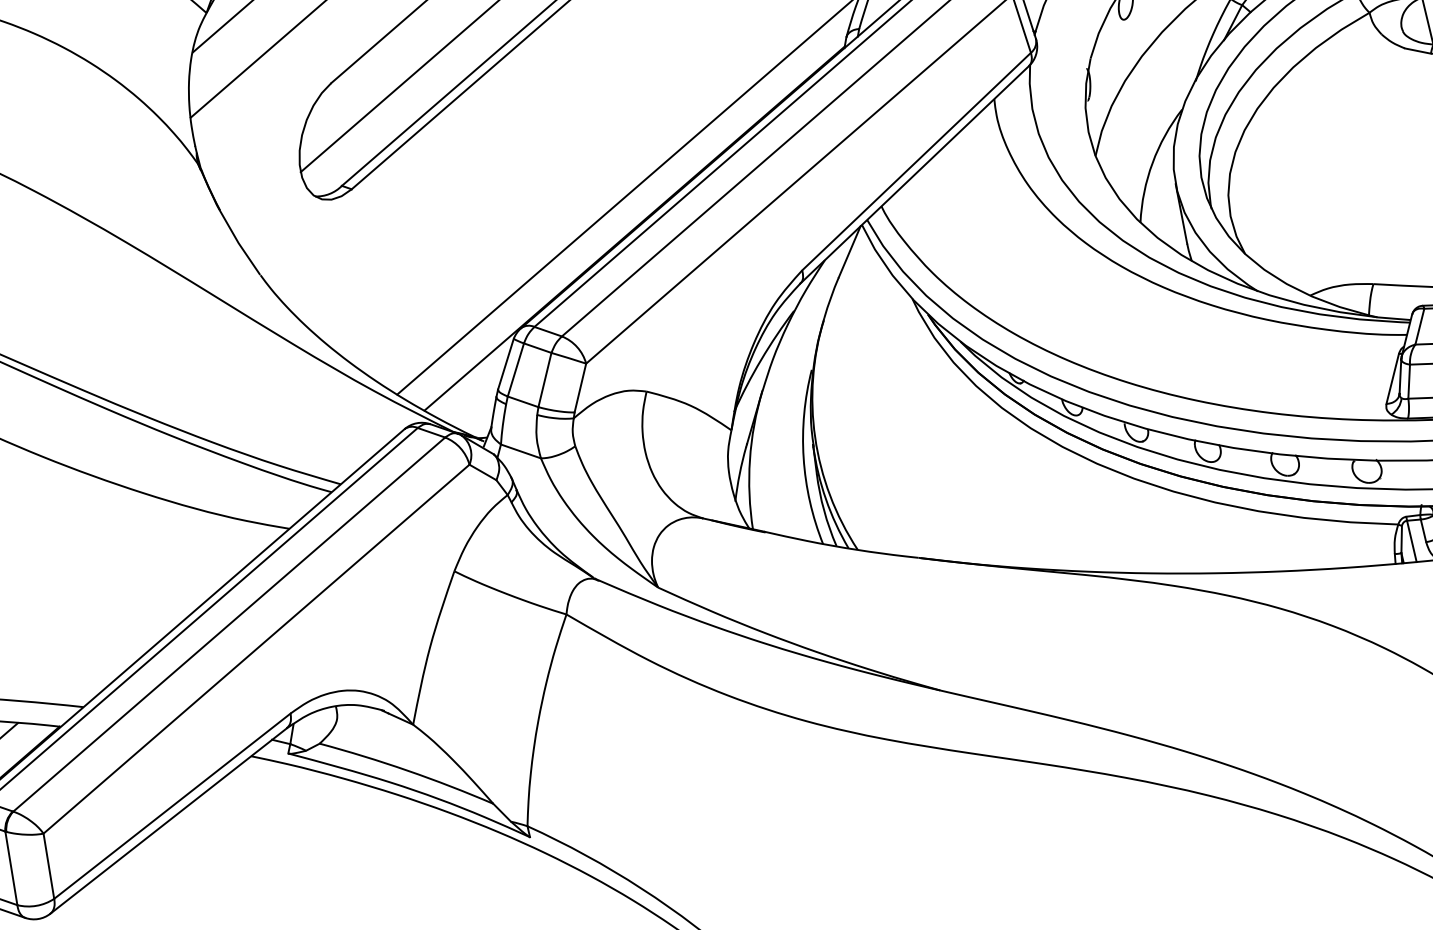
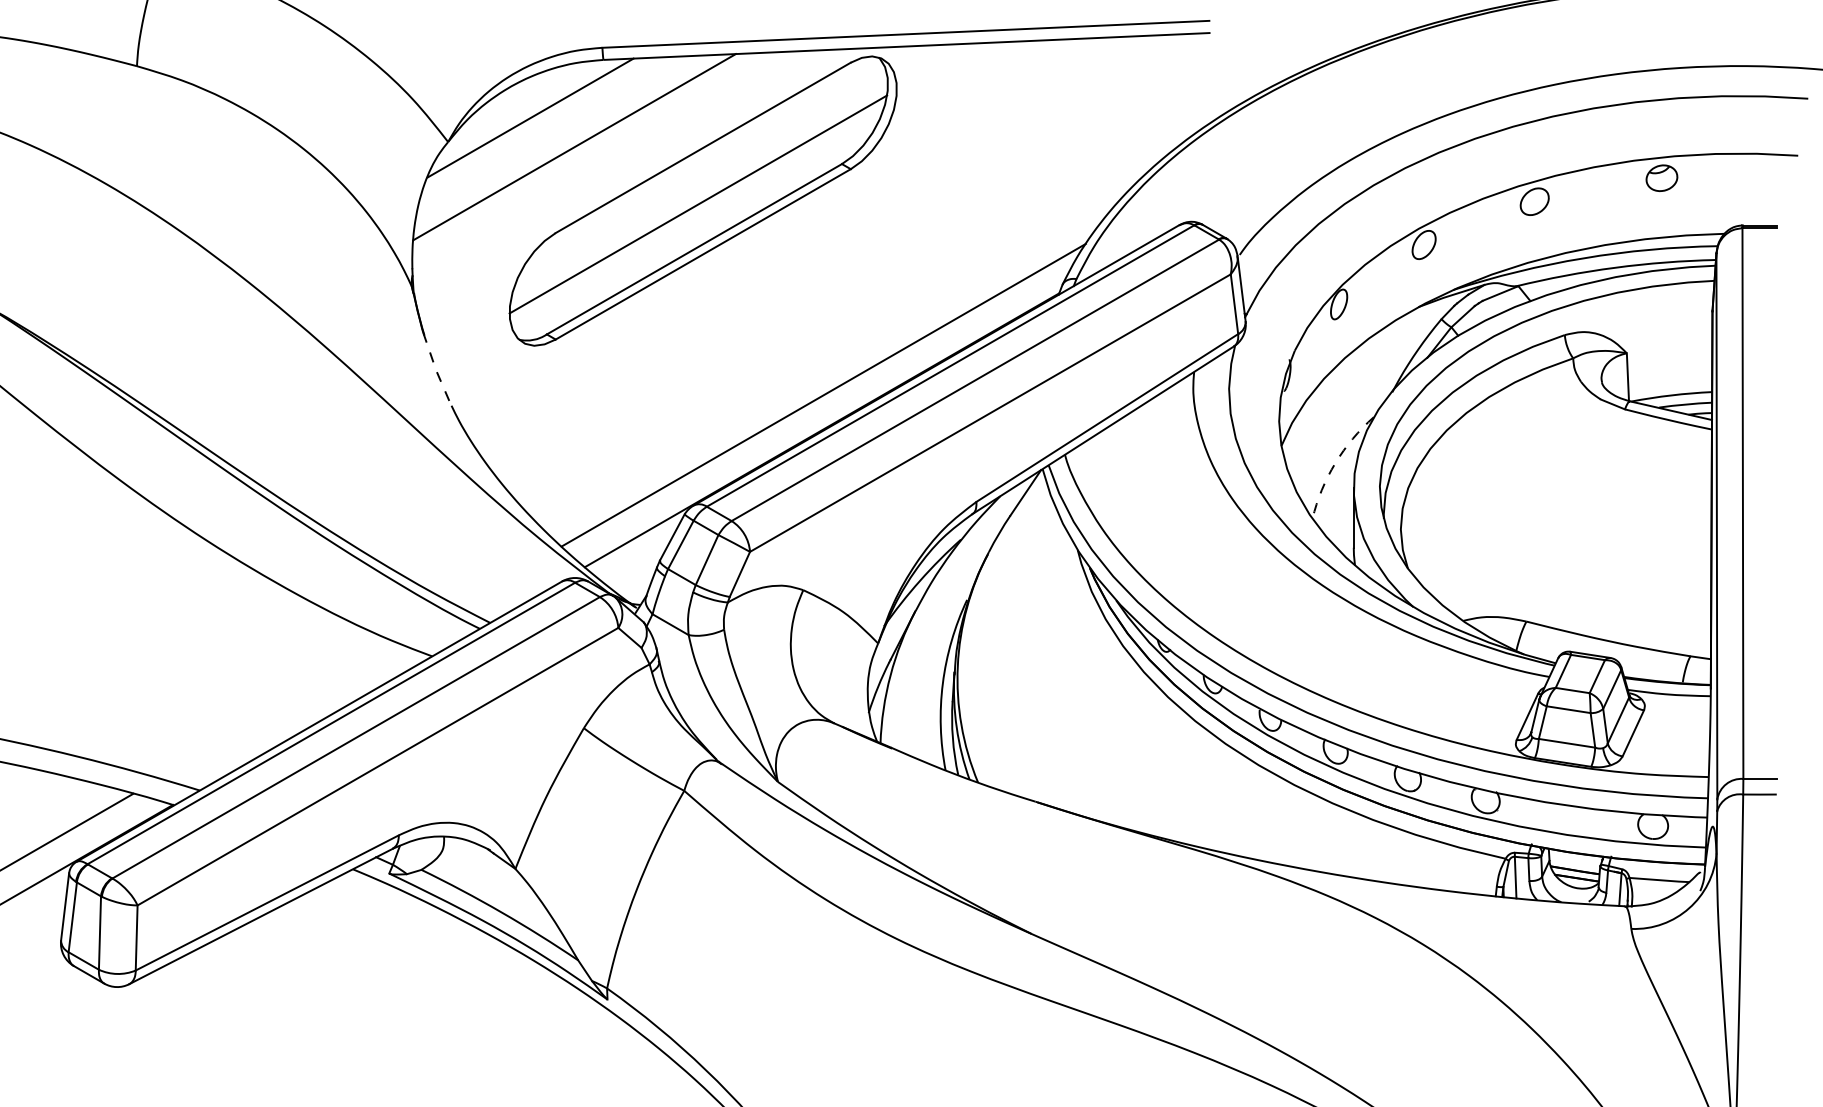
arc: (1152, 163) -> (1335, 463), solid -> dashed
line: (237, 242) -> (435, 369), solid -> dashed

